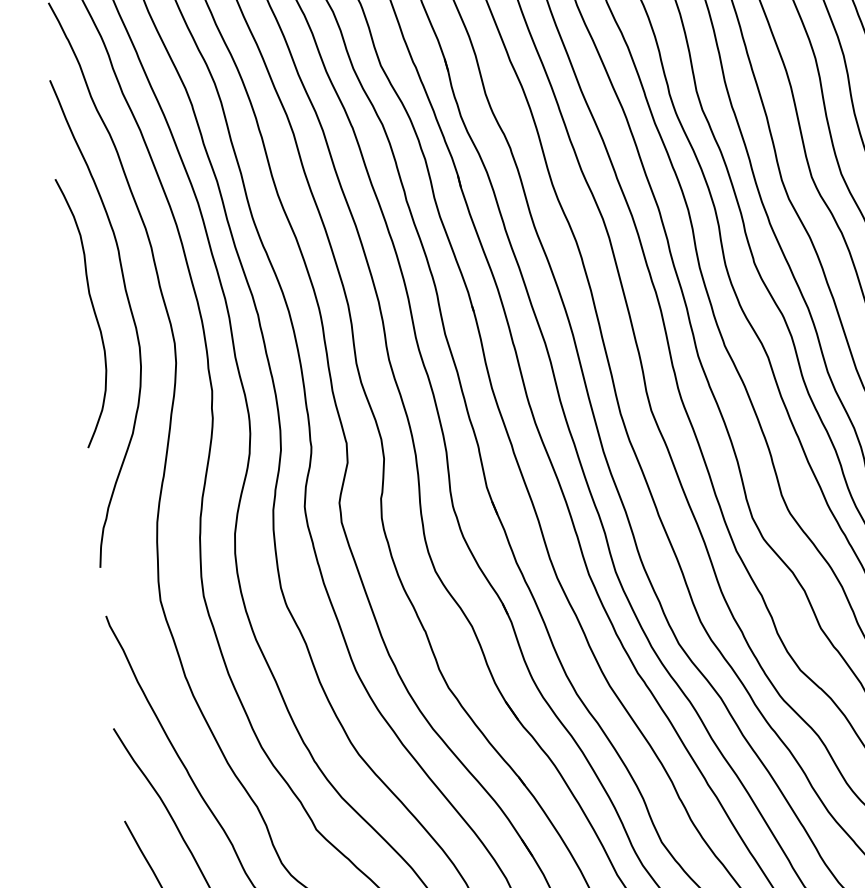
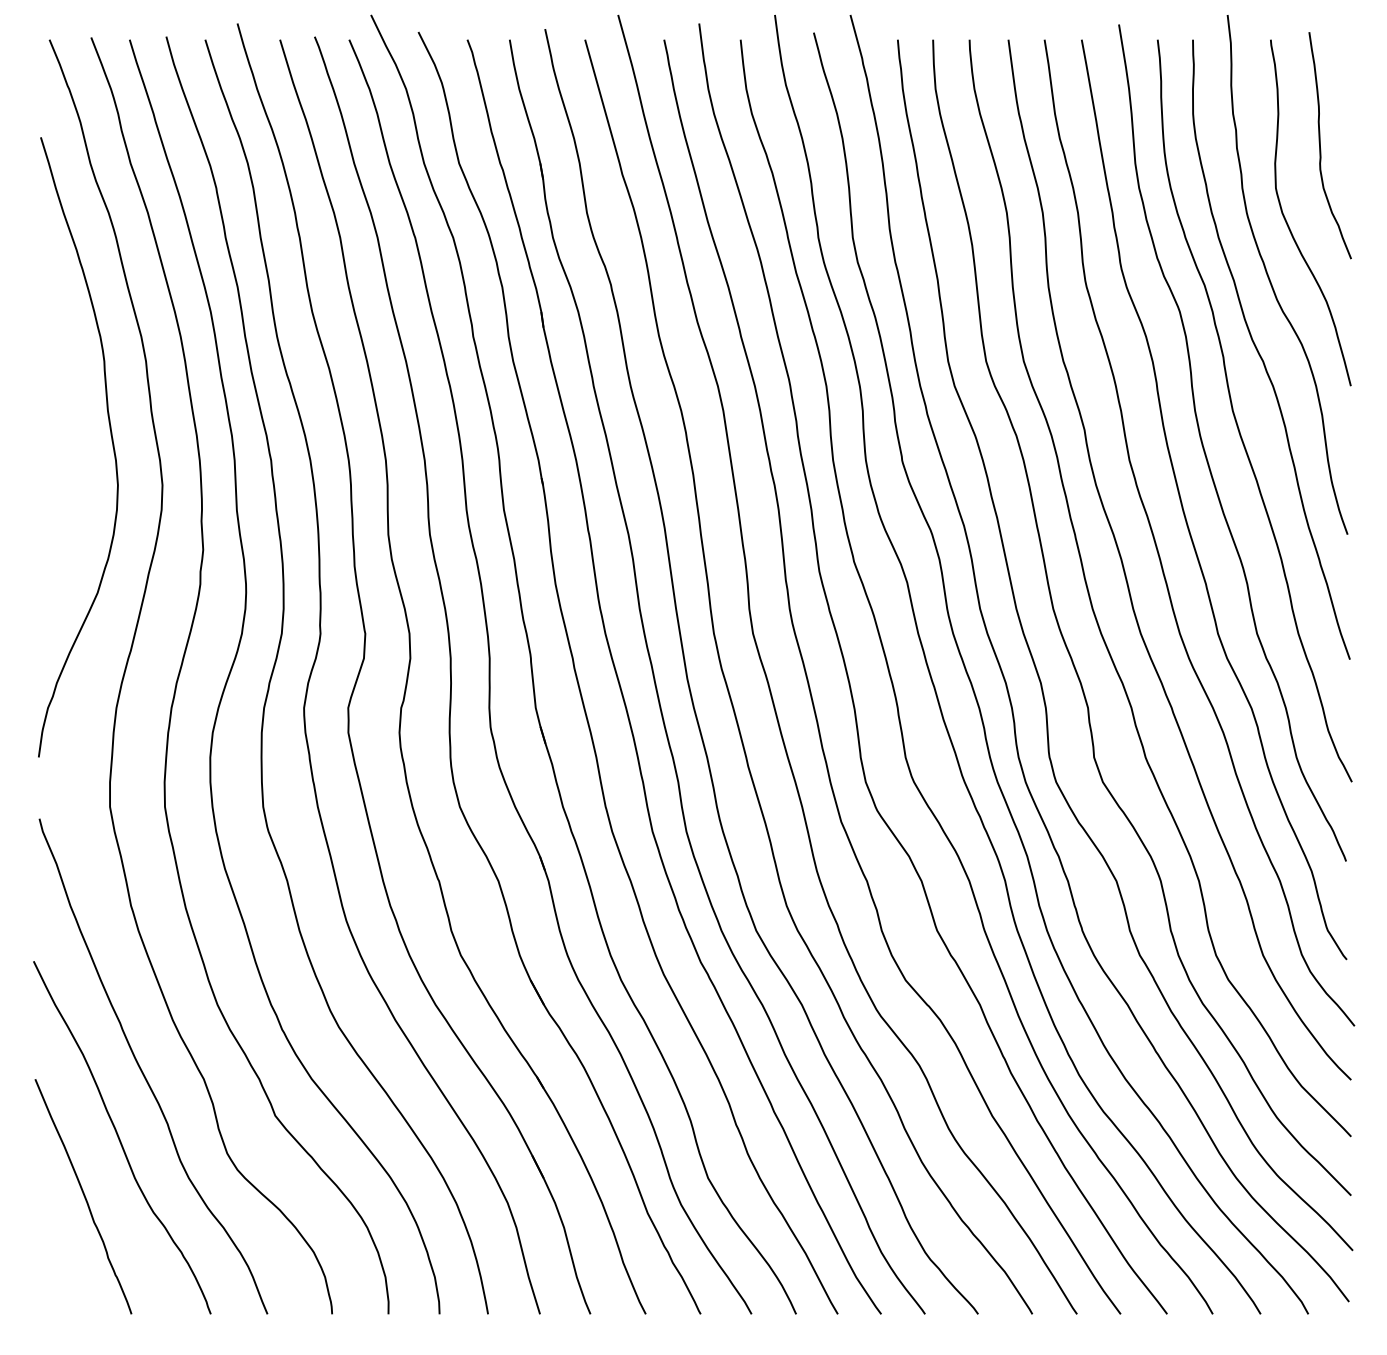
curve: (93, 311) -> (64, 433), removed

